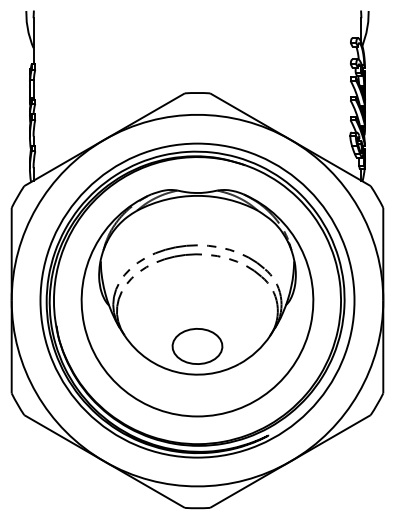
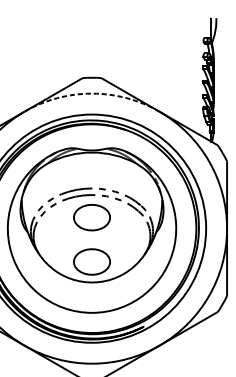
arc: (197, 114) -> (92, 93), solid -> dashed
part: (197, 285) -> (92, 217), added

